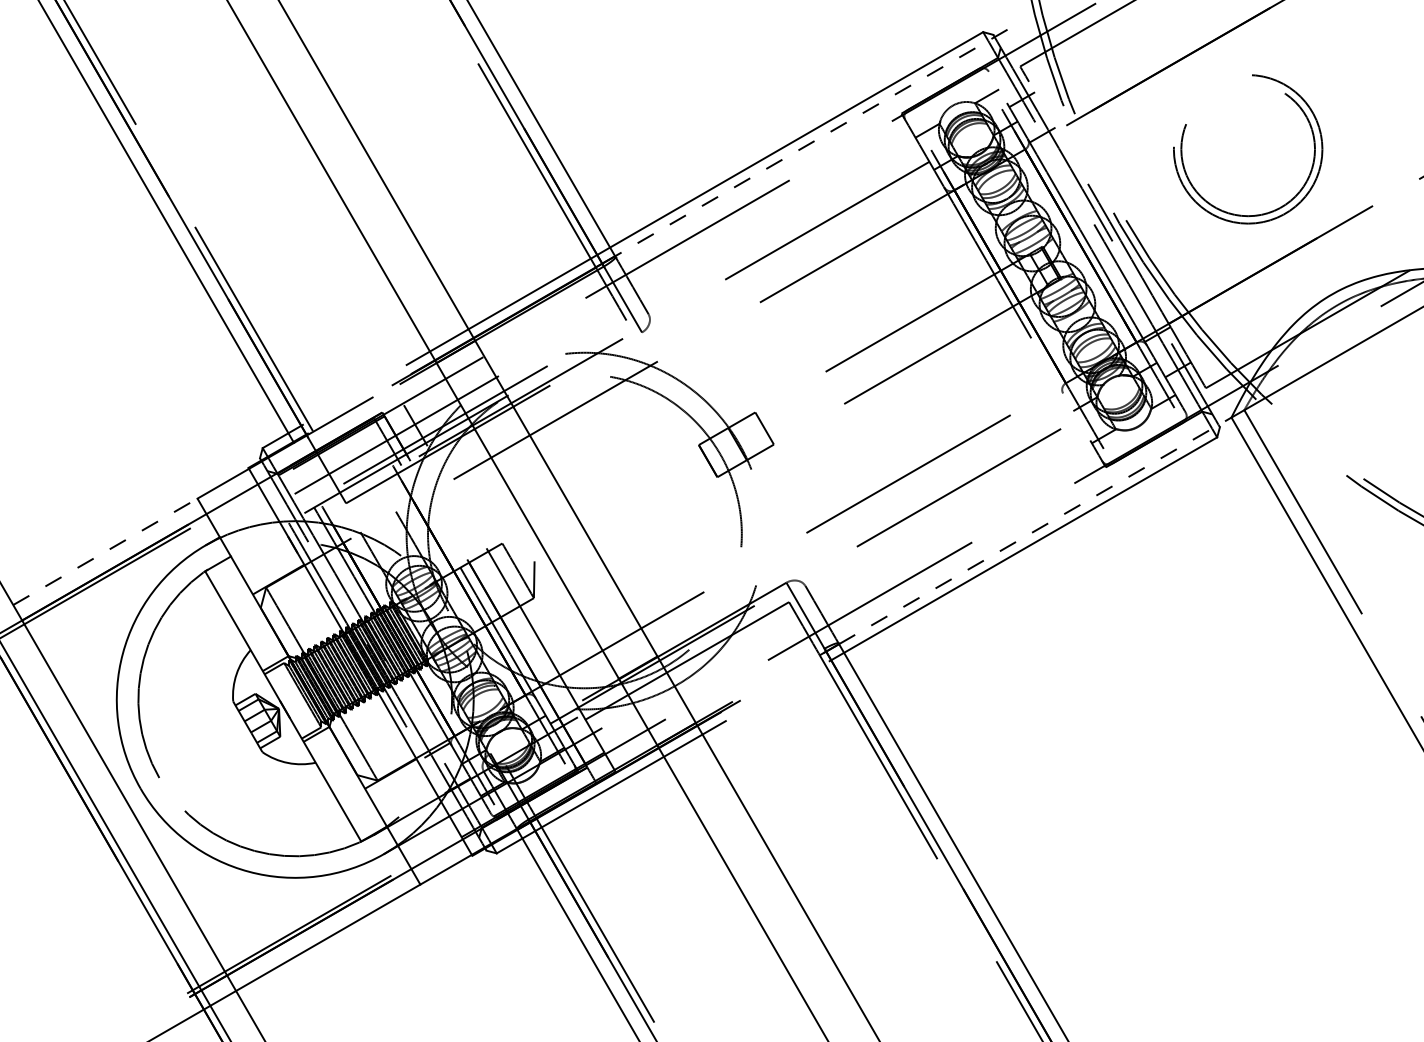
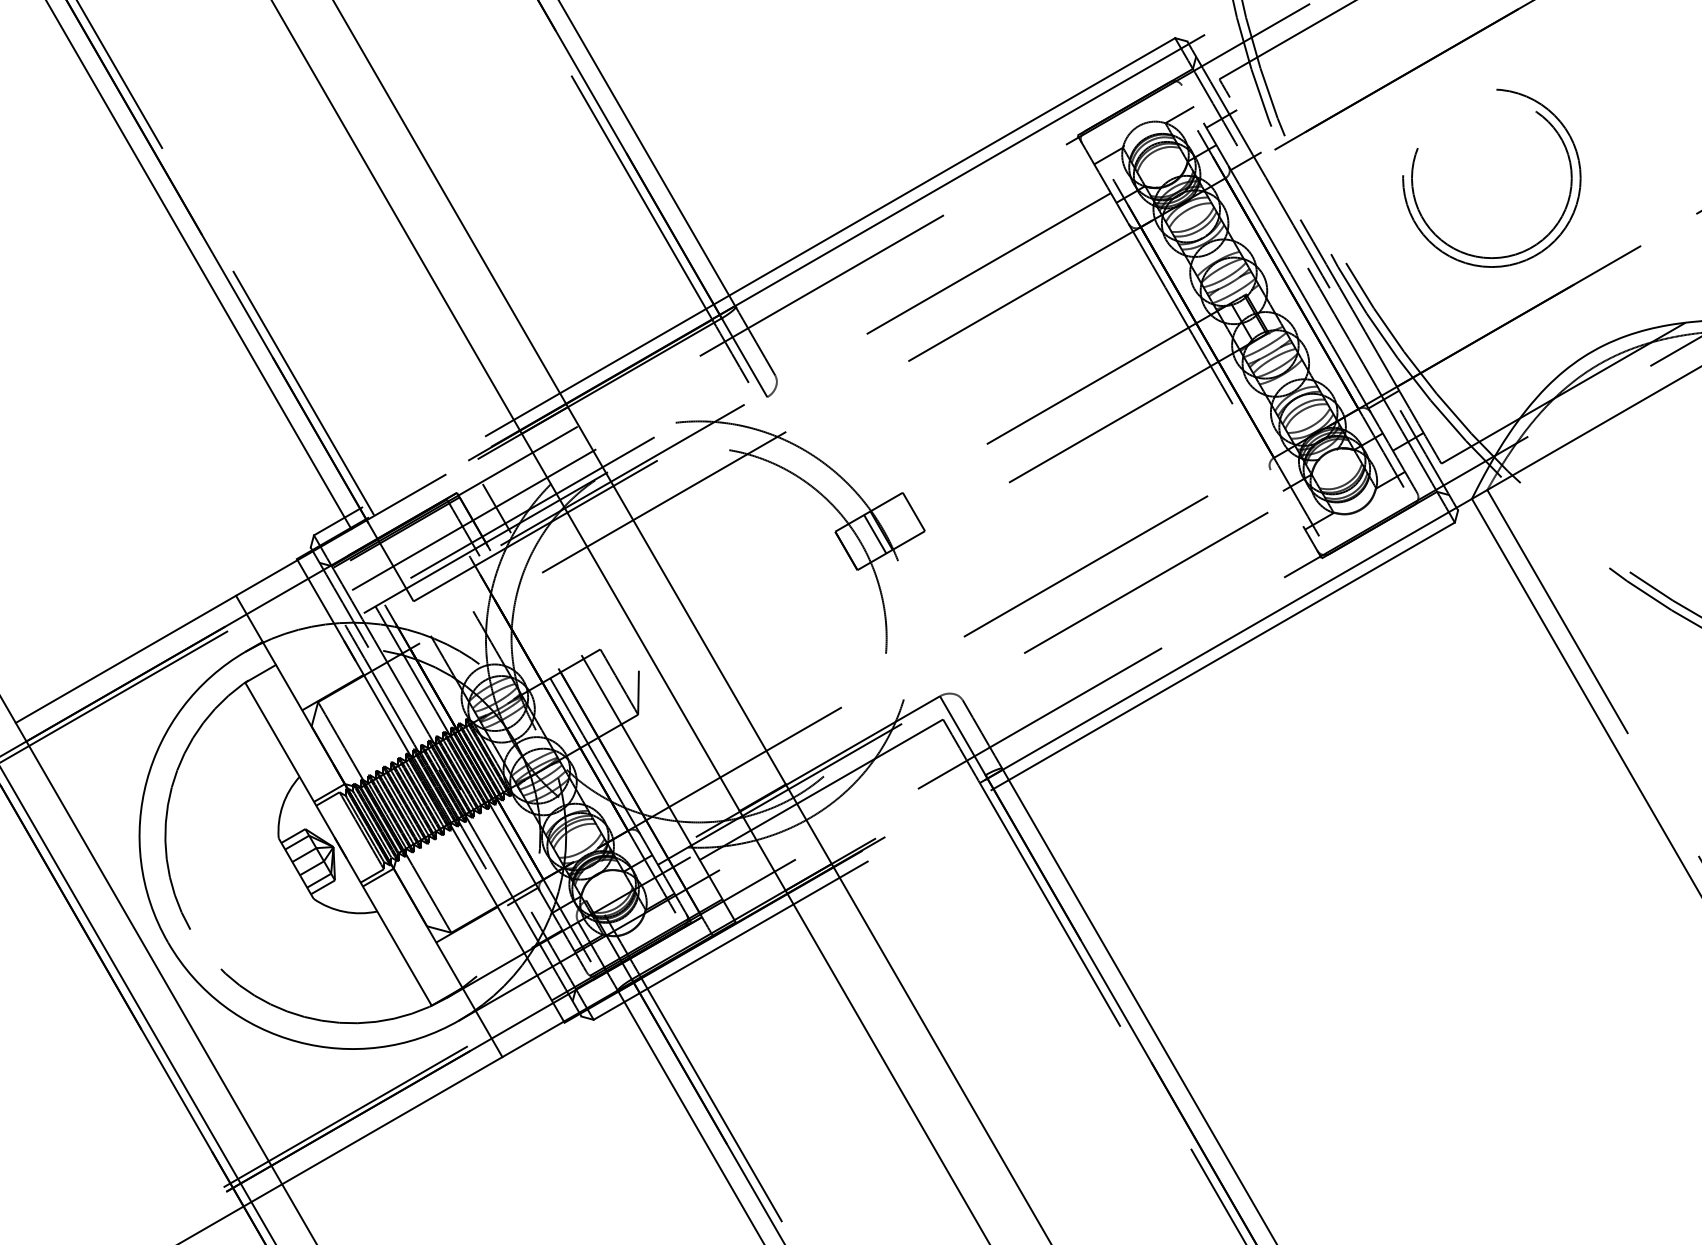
line: (811, 142) -> (969, 170), dashed -> solid
line: (732, 447) -> (875, 534), added
line: (1035, 531) -> (1237, 634), dashed -> solid
line: (105, 551) -> (126, 659), dashed -> solid

